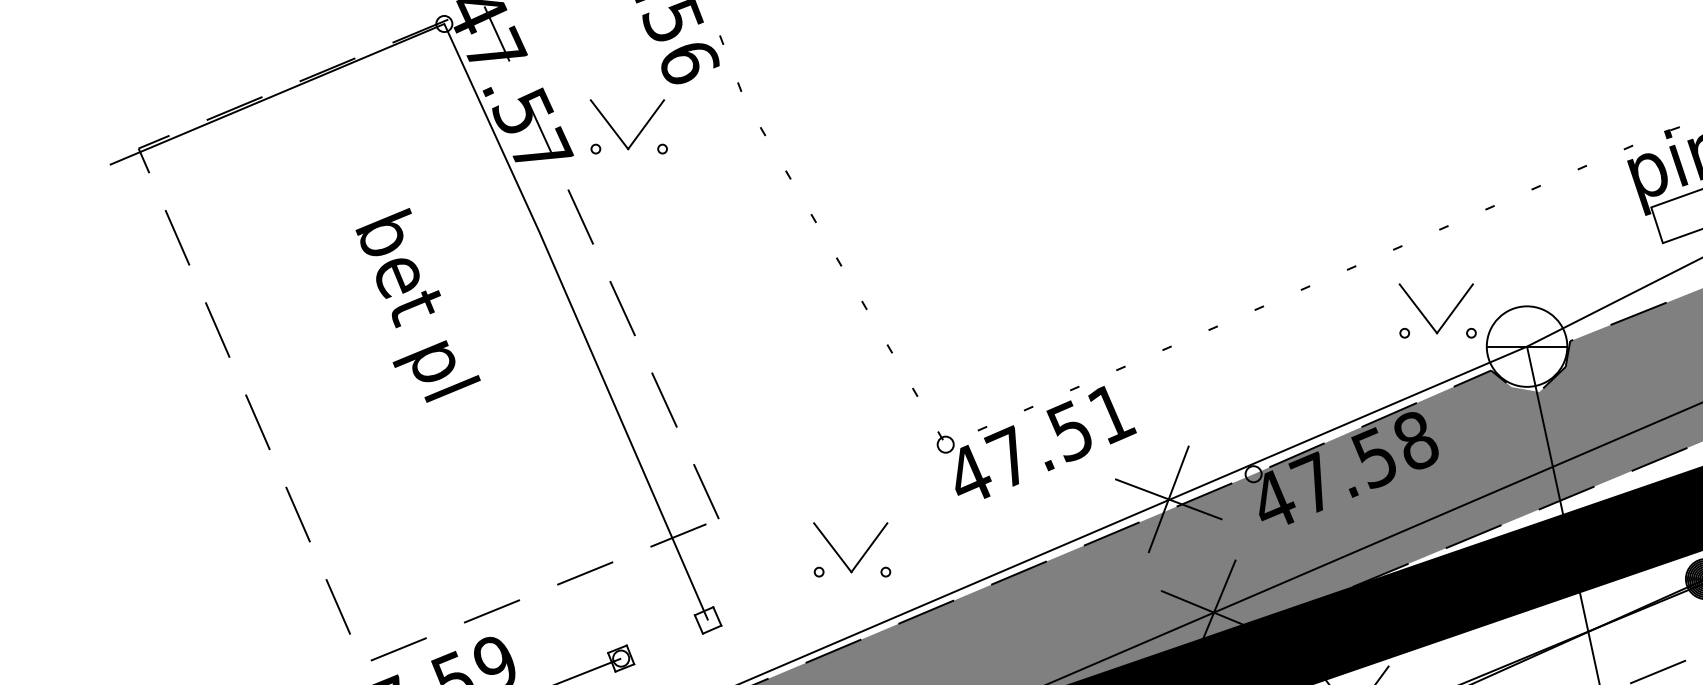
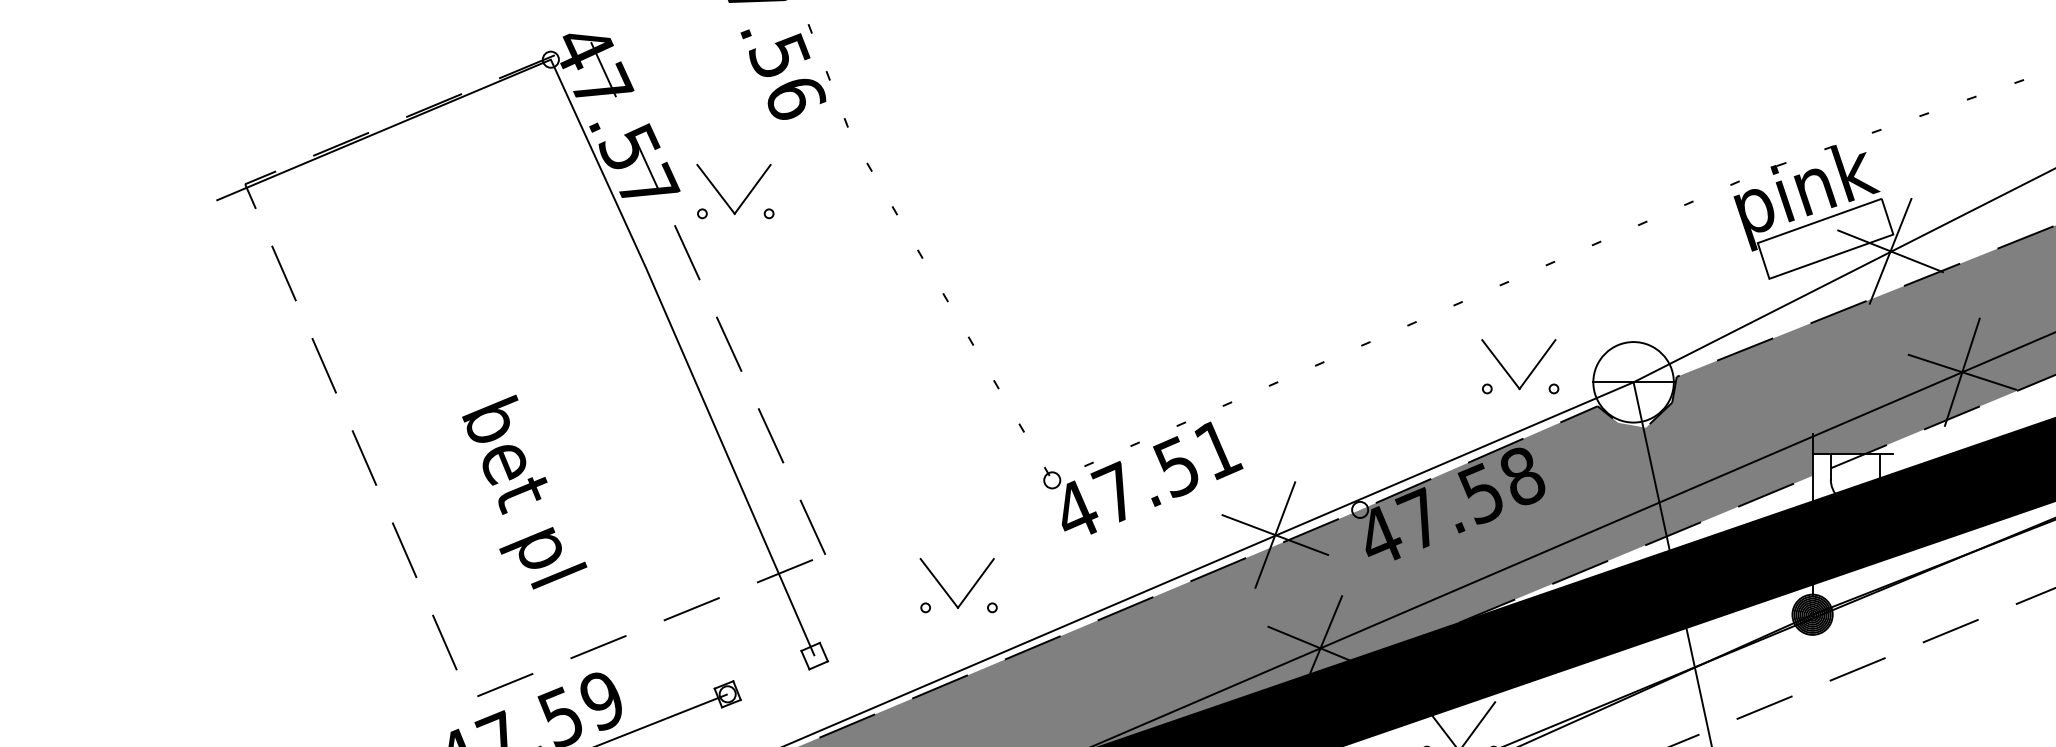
part: (637, 133) -> (744, 198), moved
text: (417, 304) -> (524, 491), moved
part: (1446, 317) -> (1529, 373), moved

